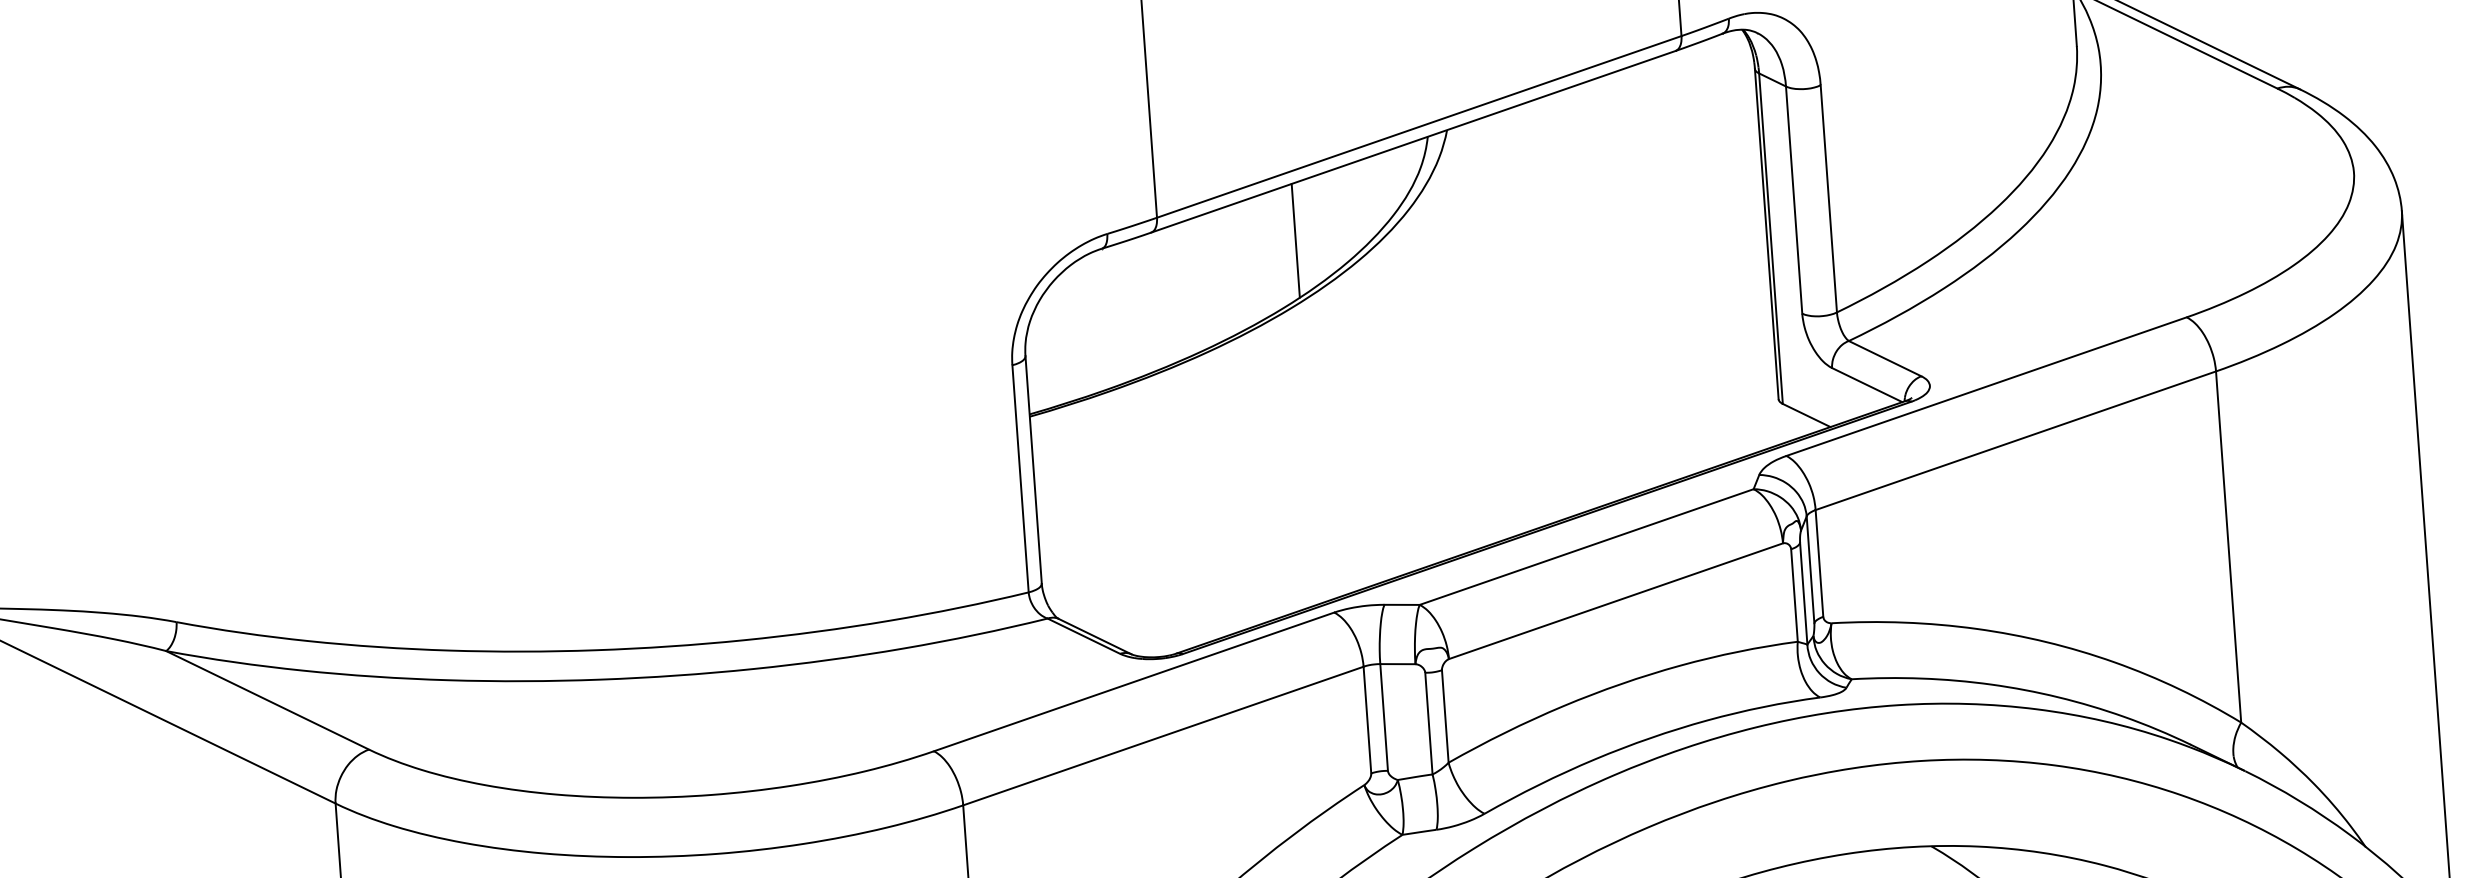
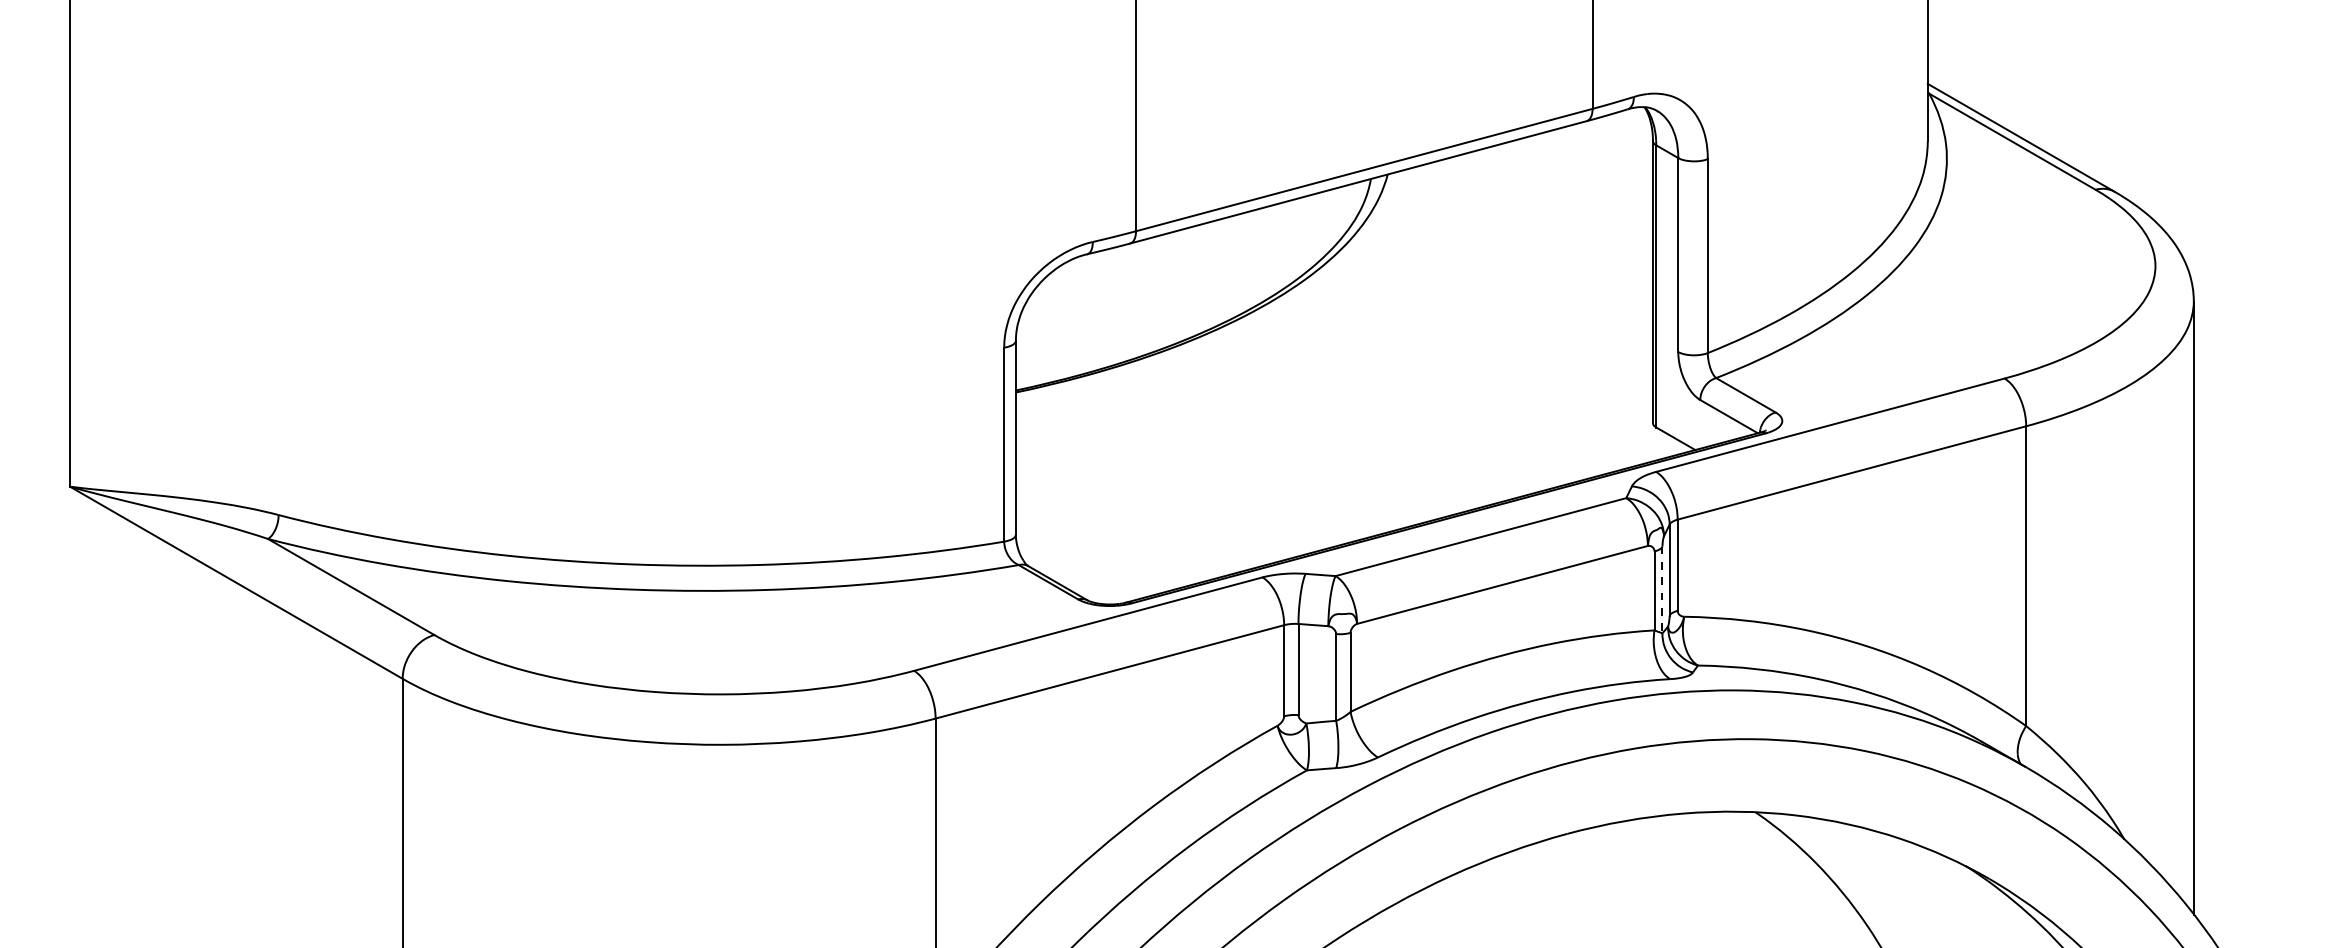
line: (1295, 239) -> (1252, 258), removed
line: (1803, 594) -> (1662, 590), solid -> dashed

